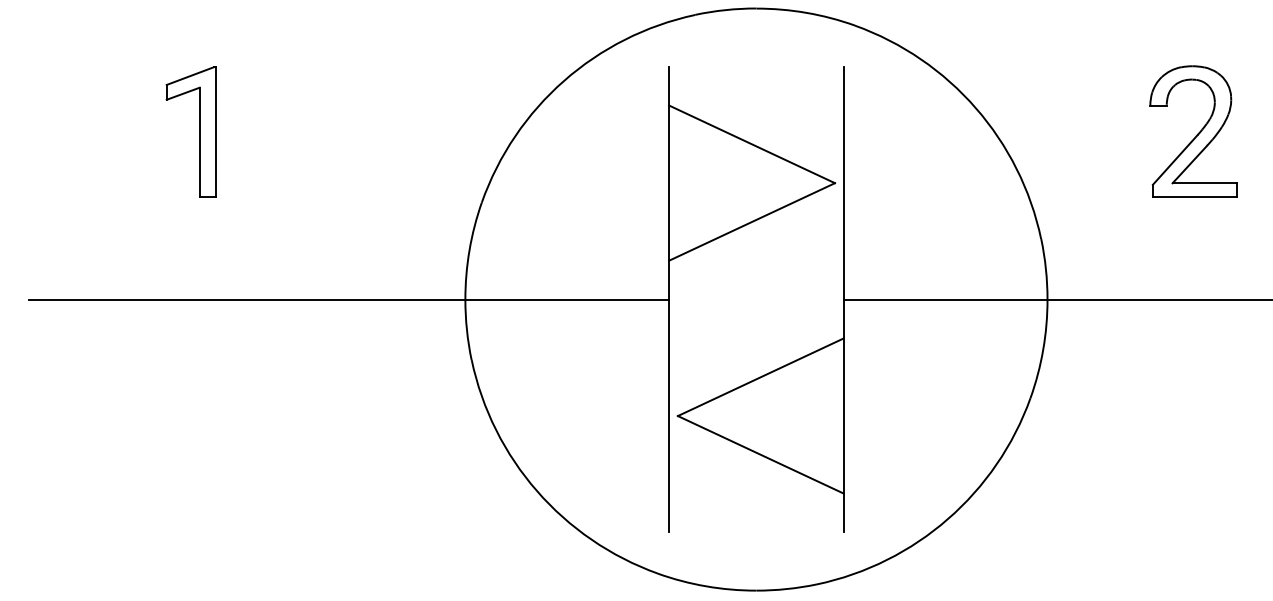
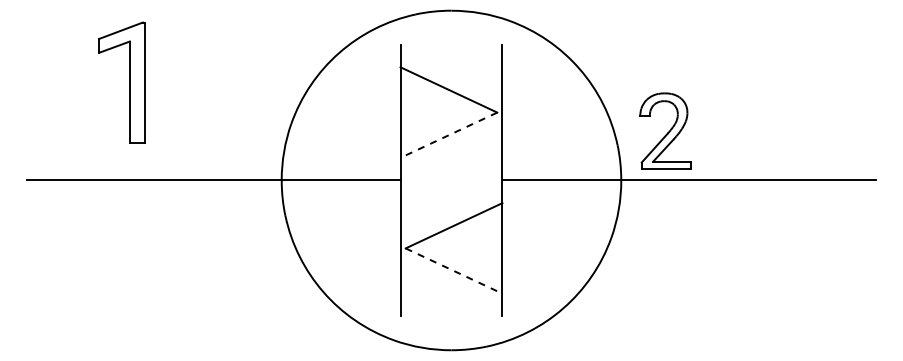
part: (1193, 129) -> (665, 130), moved
part: (190, 131) -> (121, 82), size x1.6
line: (751, 222) -> (448, 135), solid -> dashed
line: (761, 455) -> (454, 271), solid -> dashed

